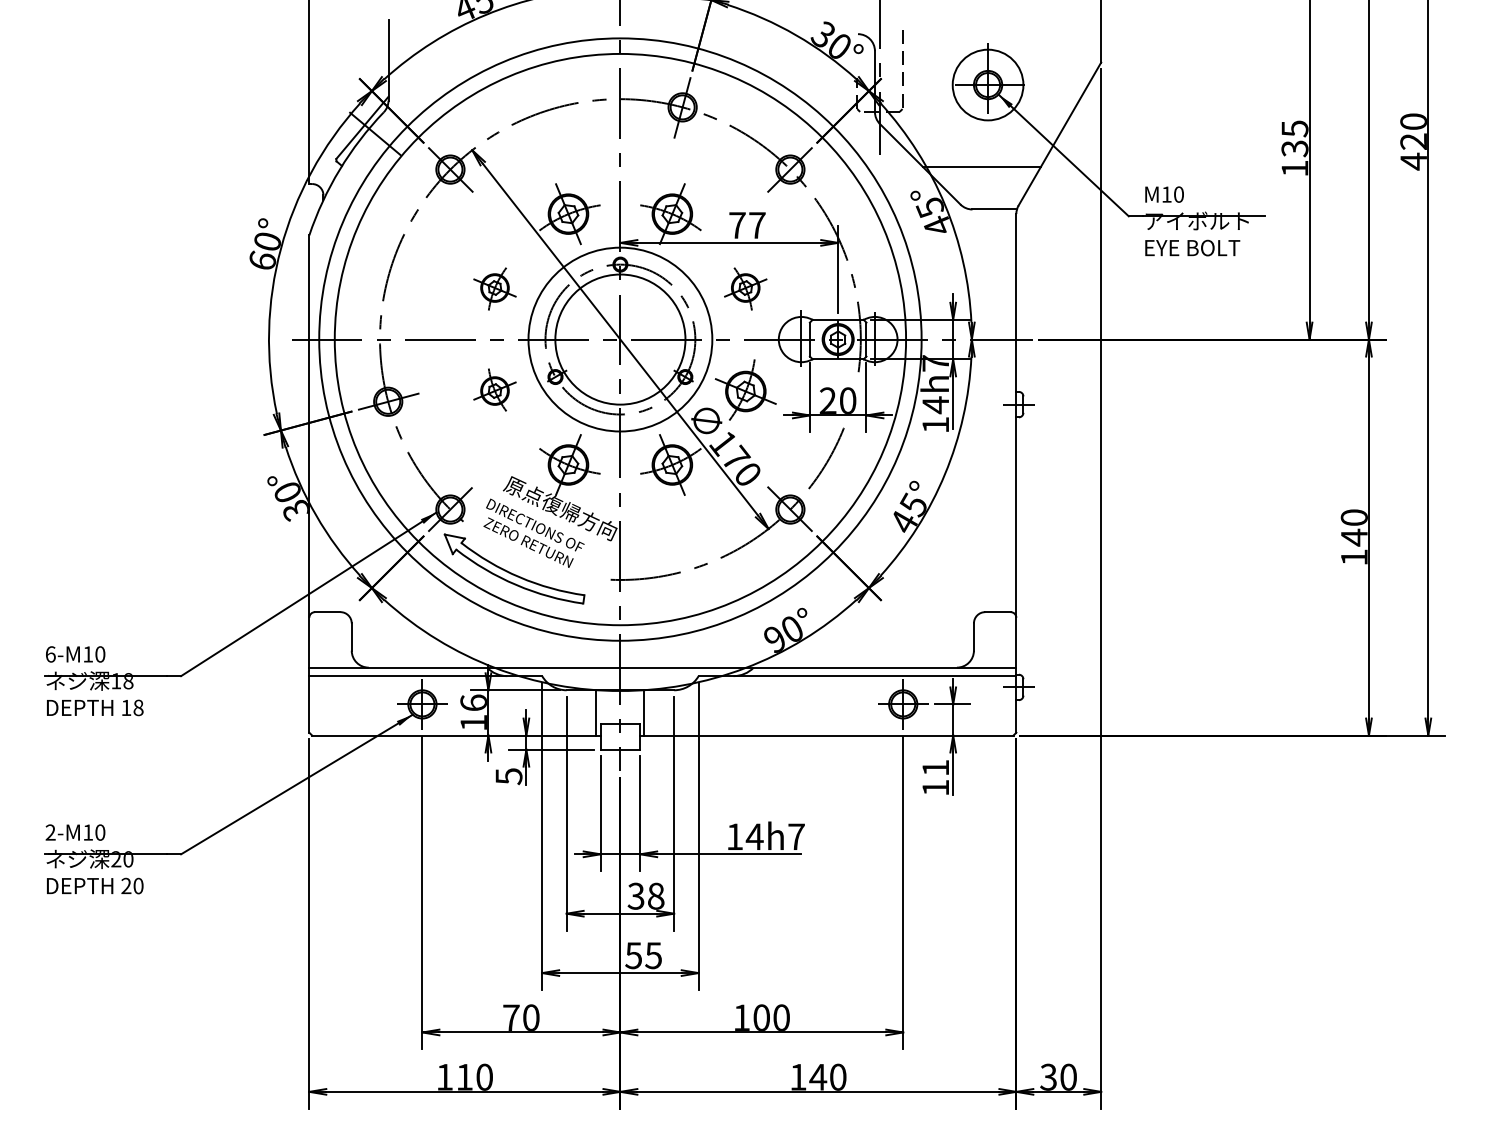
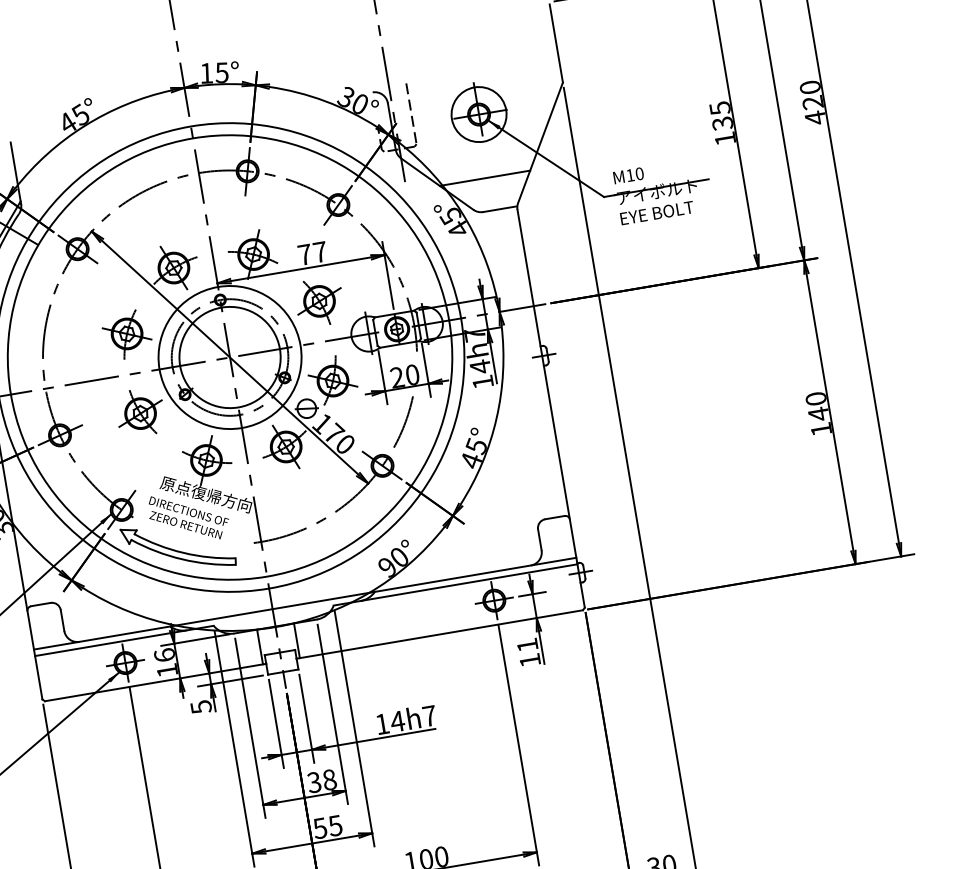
part: (494, 288) -> (126, 334), size x1.43
part: (745, 288) -> (319, 302), size x1.43
part: (494, 389) -> (139, 412), size x1.43

